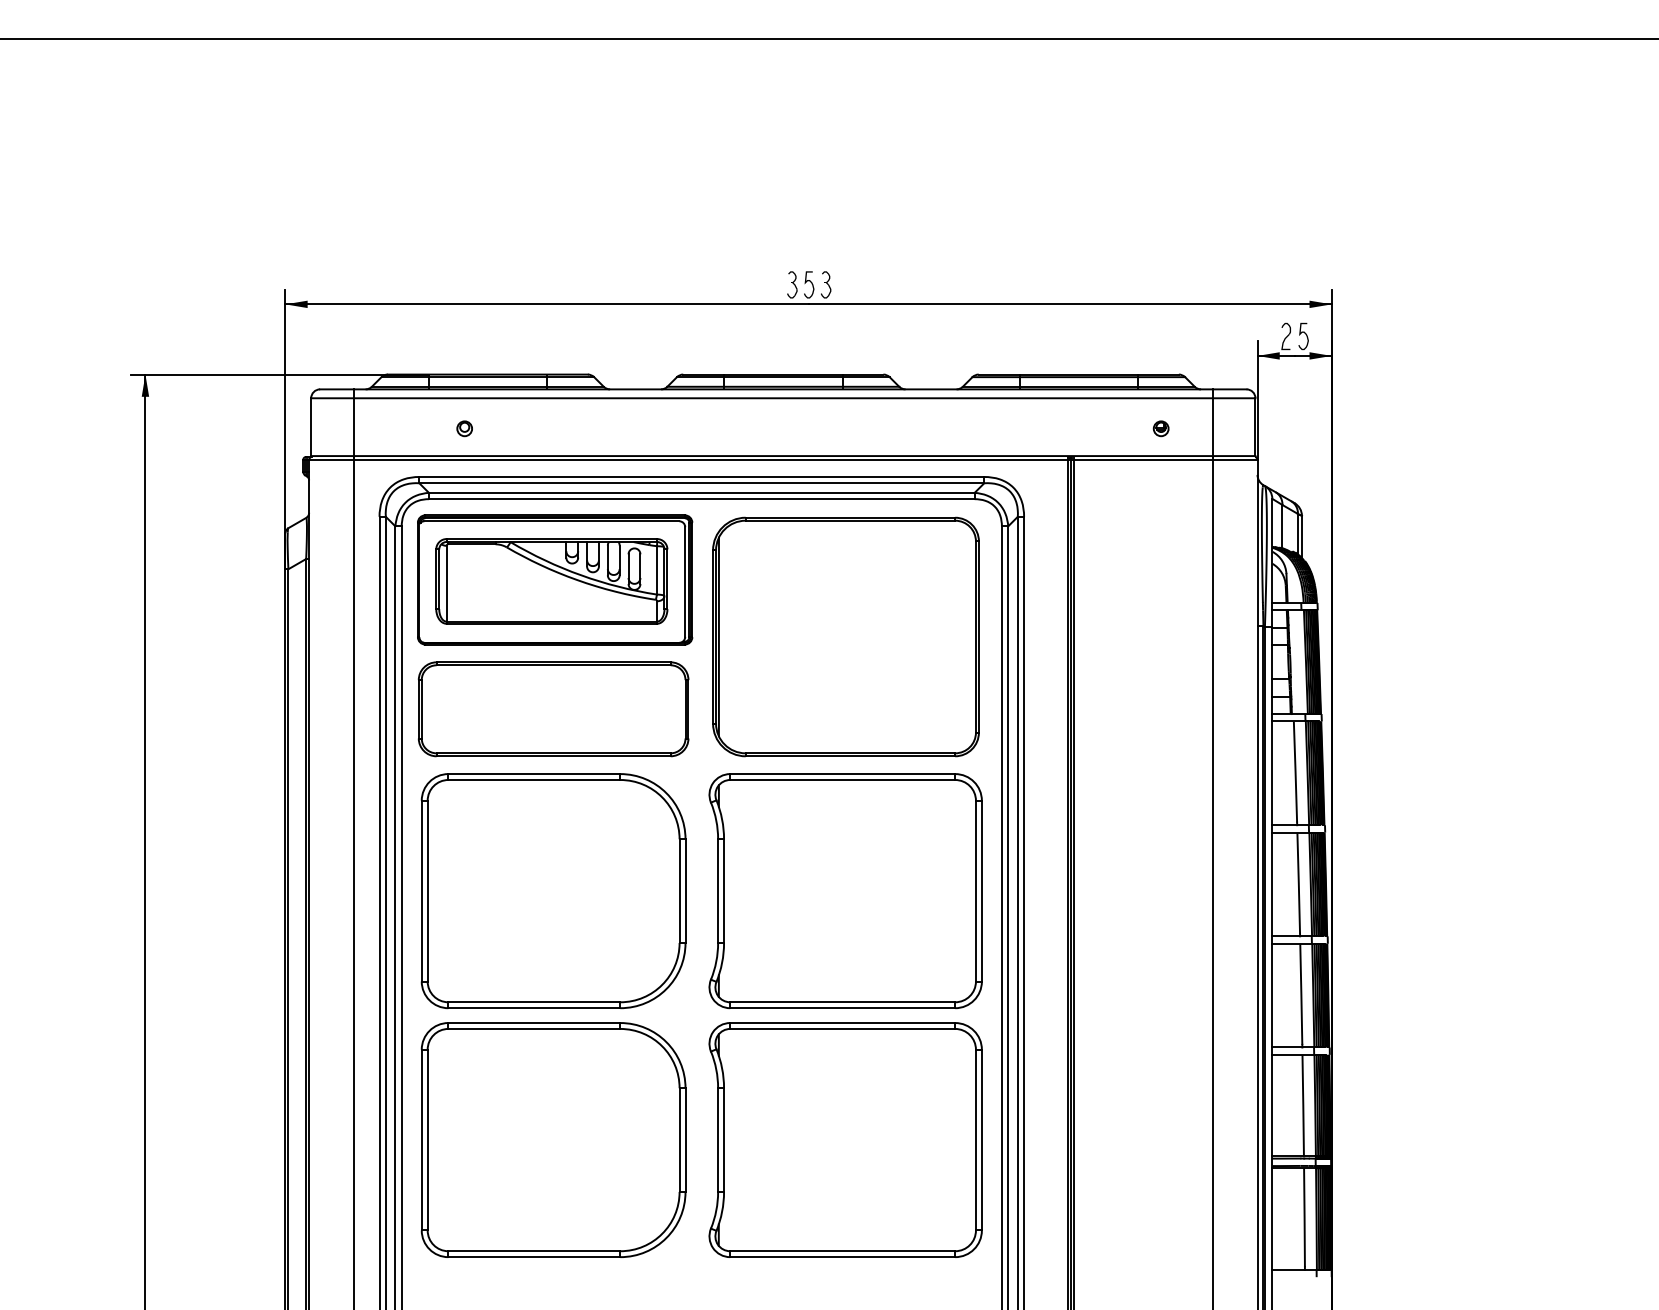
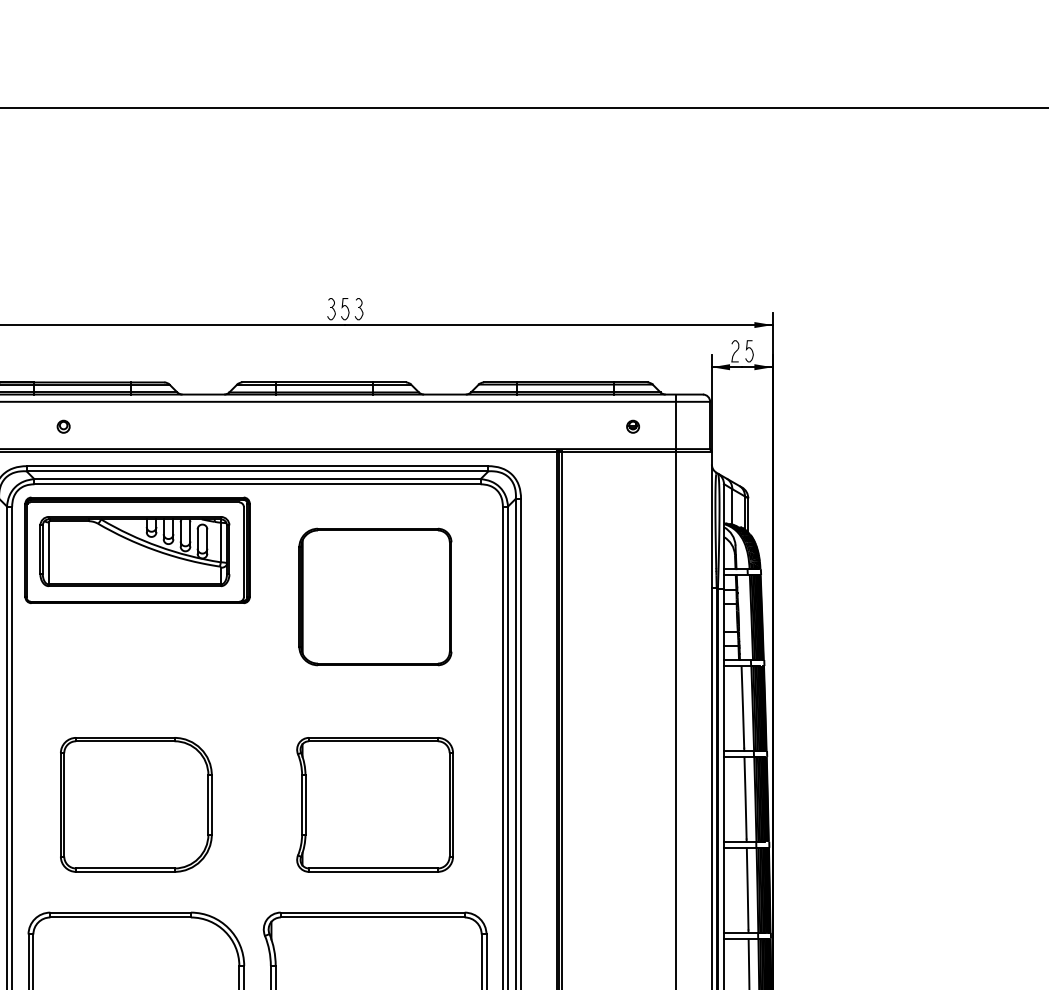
part: (845, 636) -> (375, 596), size x0.7
part: (553, 709) -> (136, 656), removed
part: (553, 891) -> (136, 805), size x0.7
part: (845, 891) -> (375, 805), size x0.7

